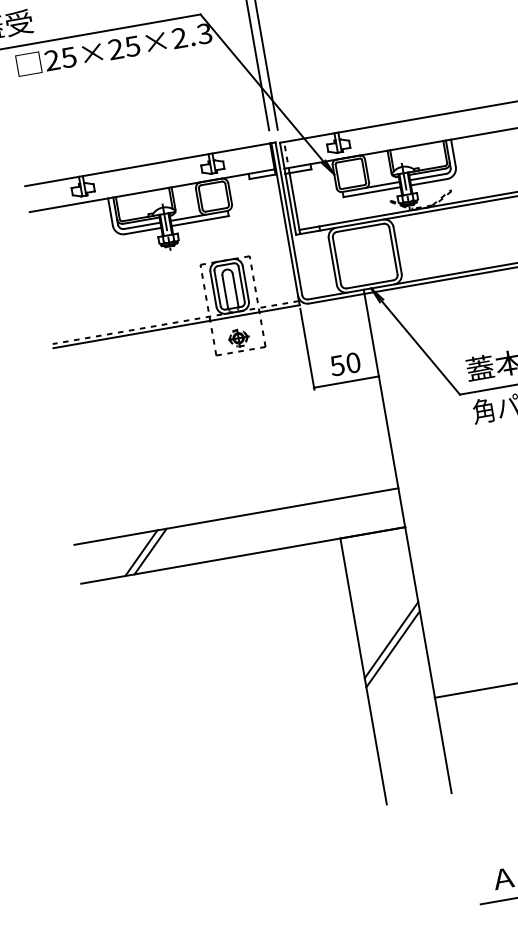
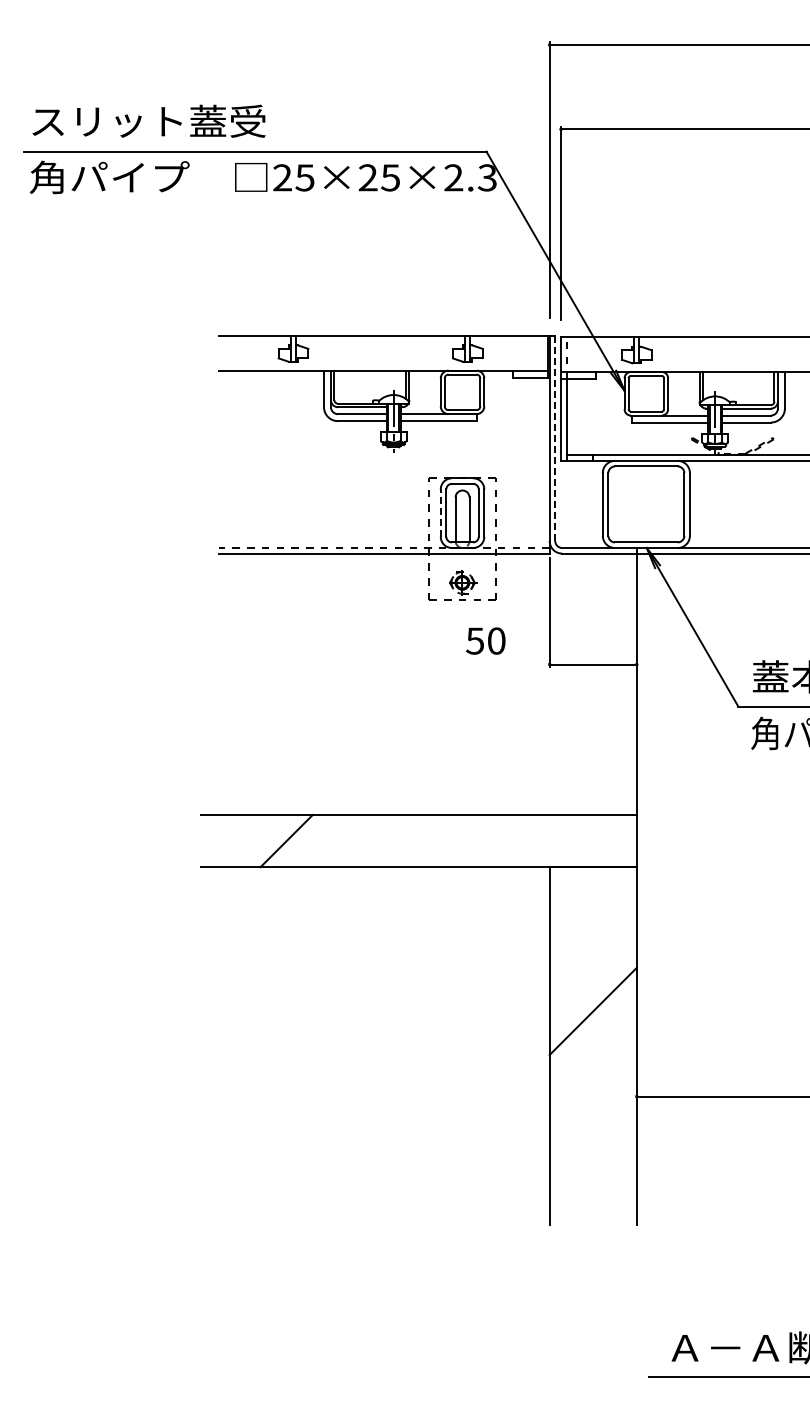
line: (289, 218) -> (555, 438), solid -> dashed
line: (213, 289) -> (440, 513), solid -> dashed
text: (345, 363) -> (485, 640), moved
line: (150, 551) -> (298, 840), removed
line: (392, 649) -> (592, 1023), removed

